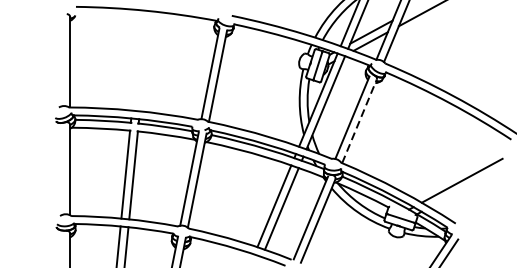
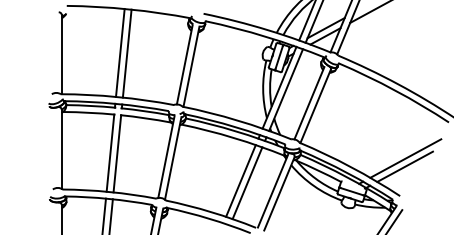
line: (137, 59) -> (120, 52), added
line: (144, 61) -> (126, 53), added
line: (359, 121) -> (315, 106), dashed -> solid
line: (460, 189) -> (404, 166), added

